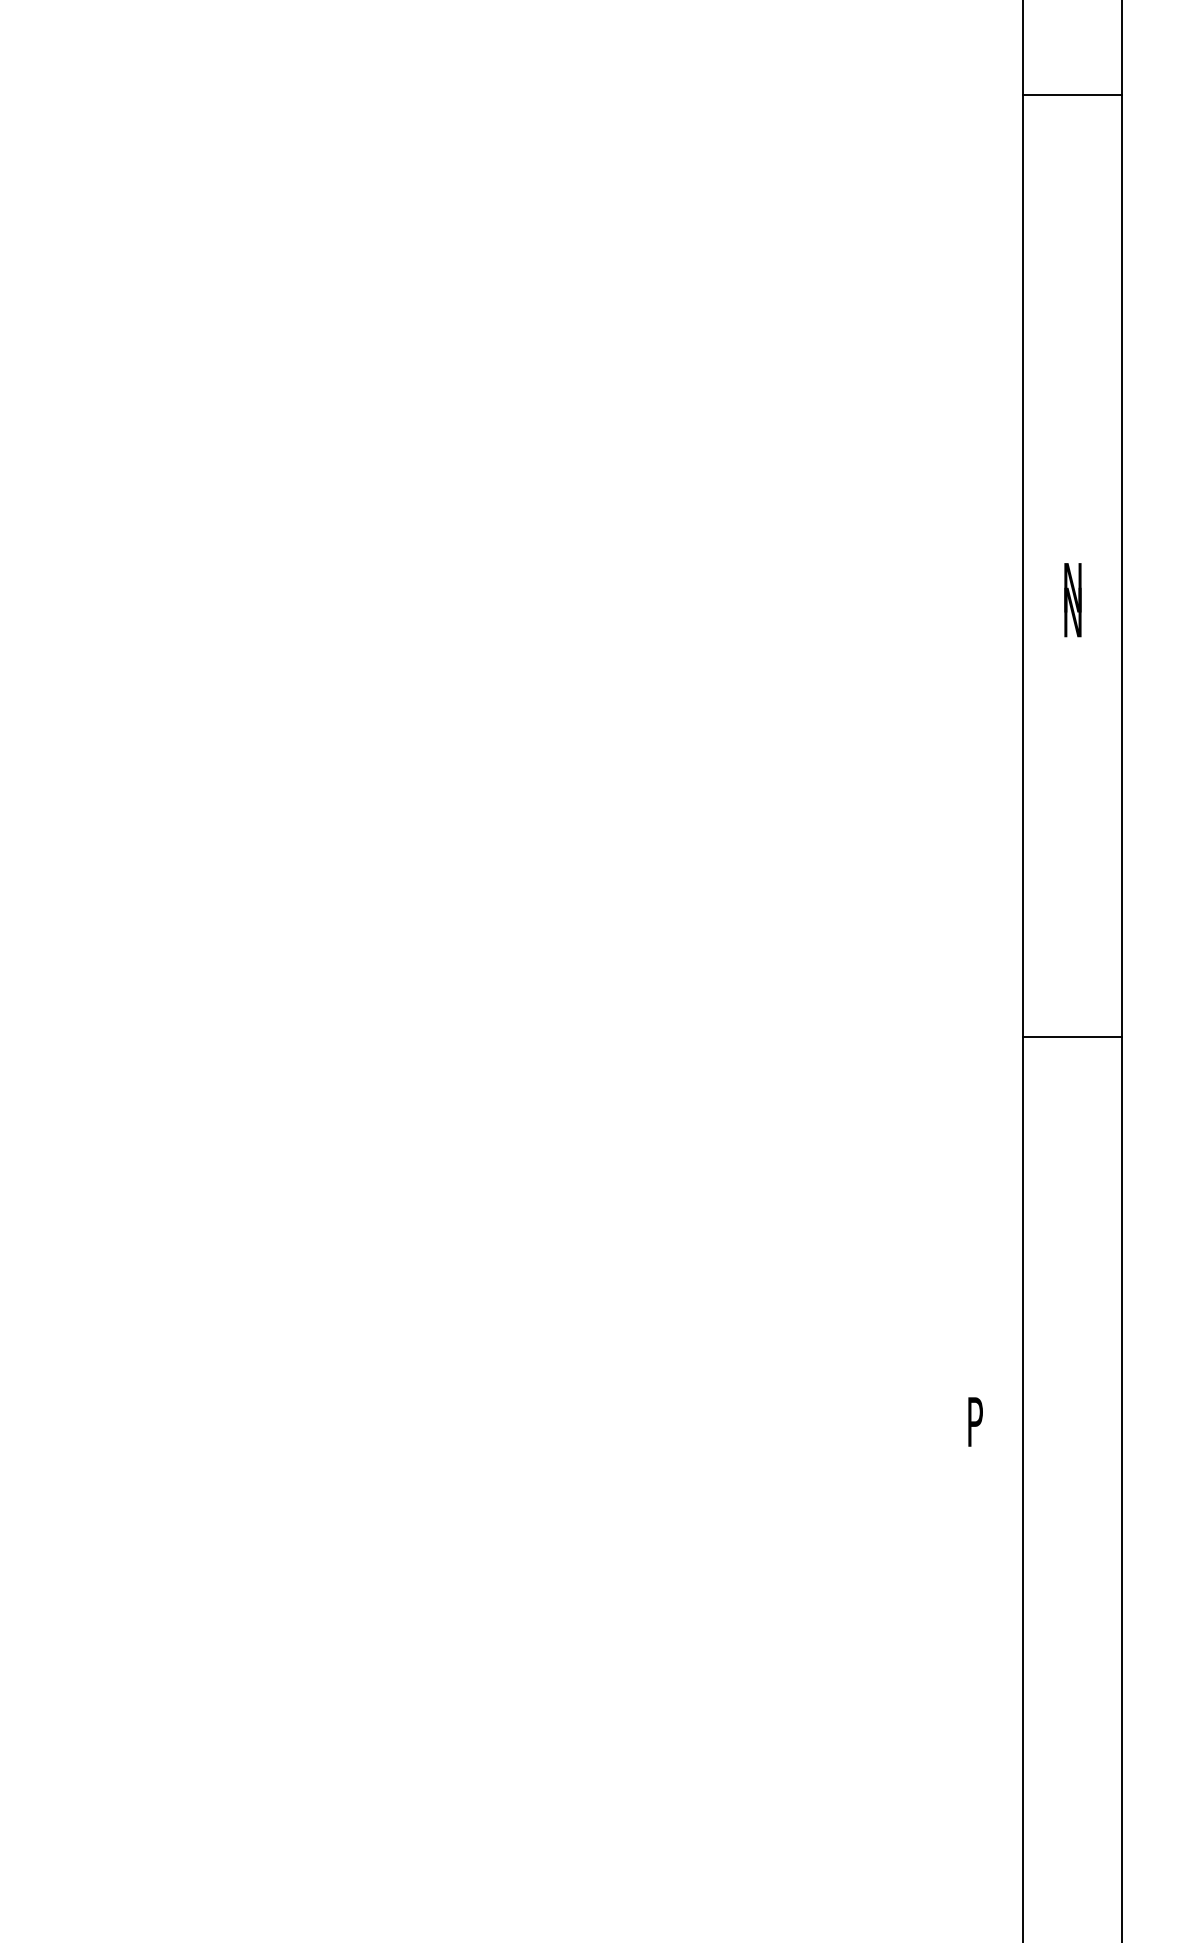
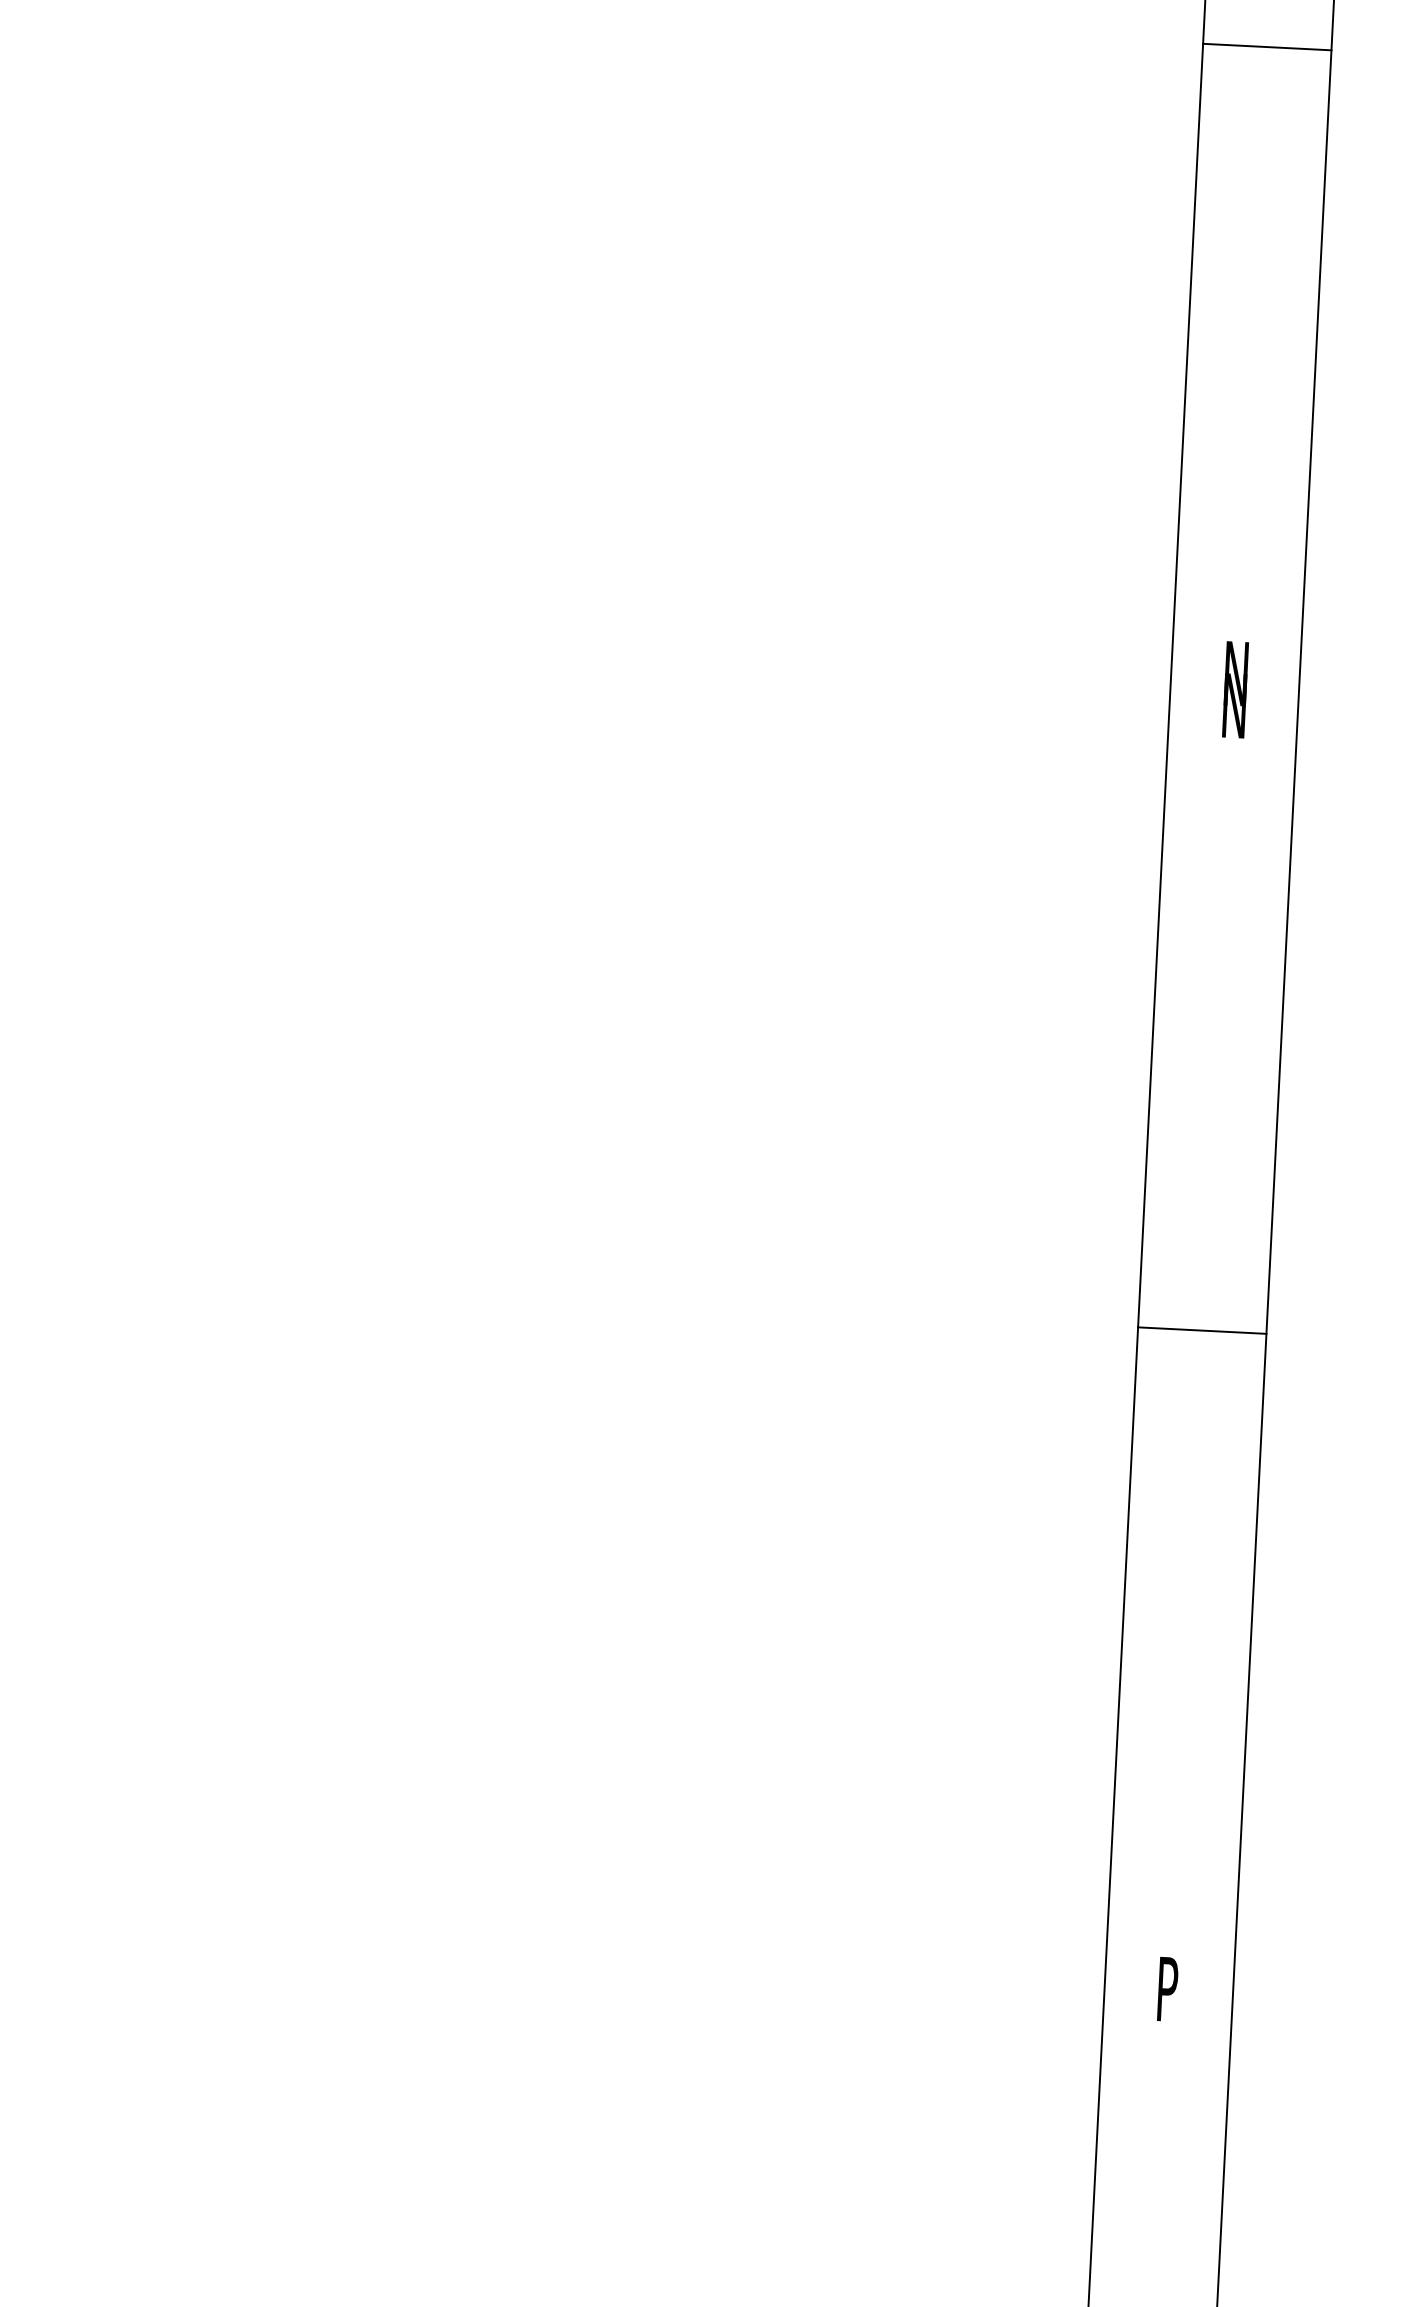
line: (1071, 95) -> (1266, 47), moved
text: (1072, 600) -> (1234, 690), moved
text: (975, 1421) -> (1167, 1988), moved

